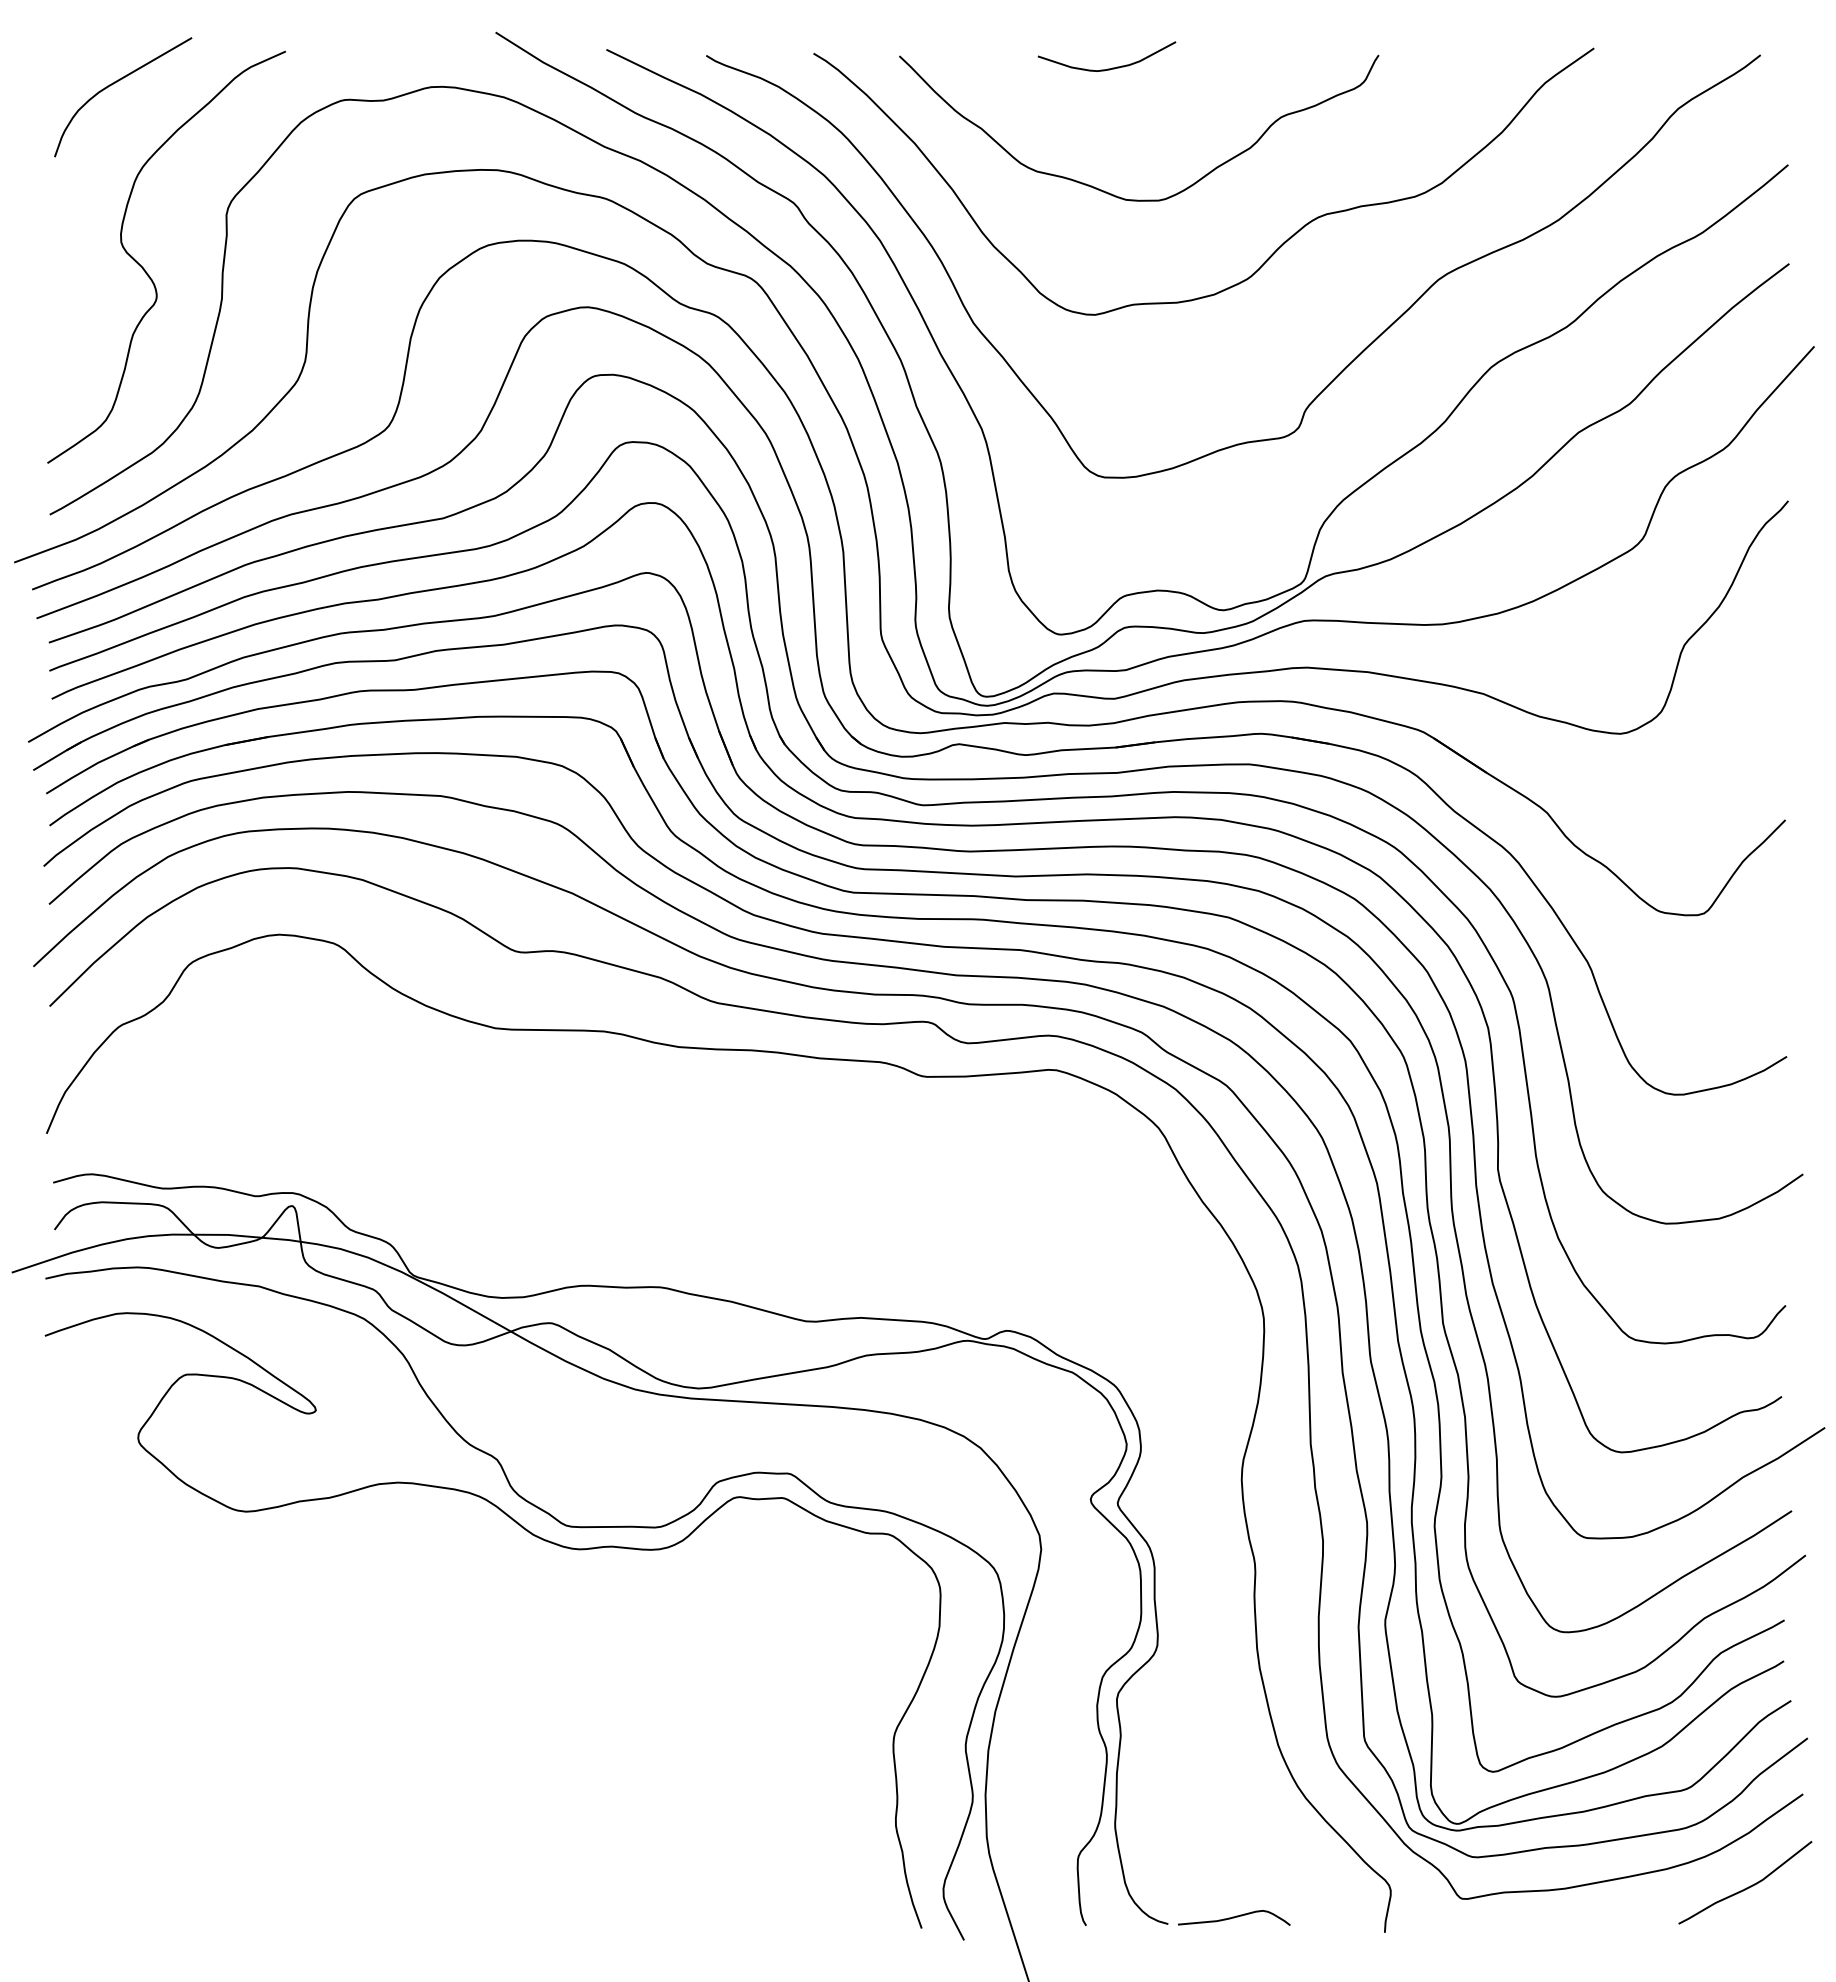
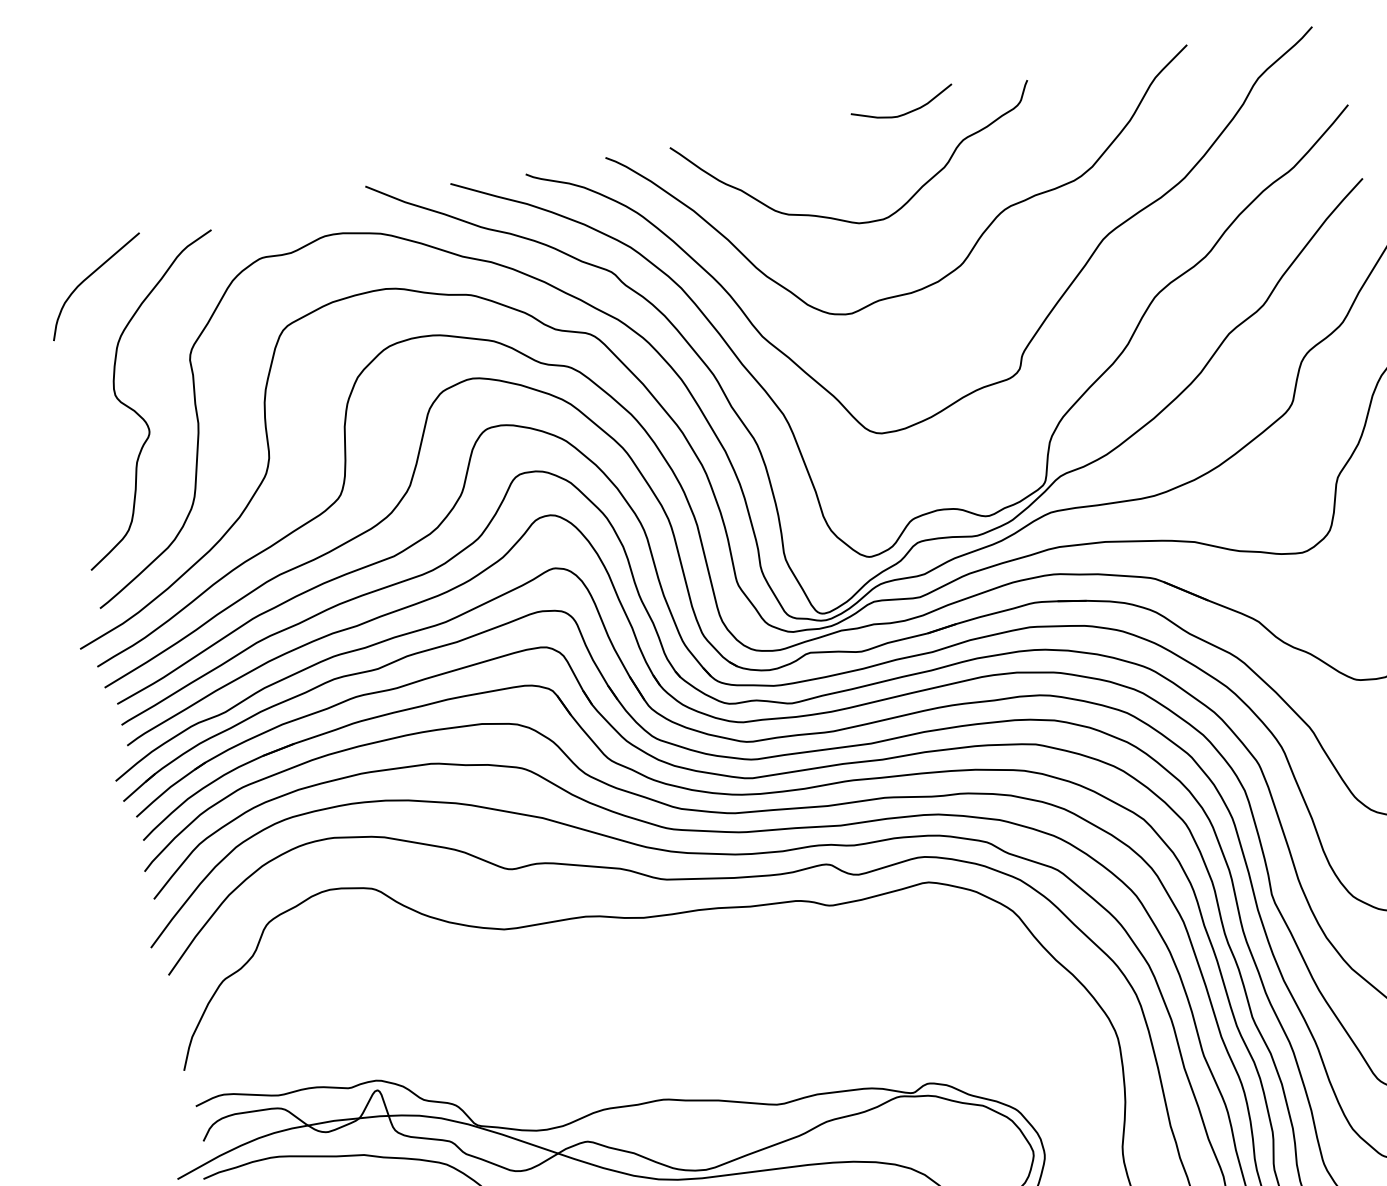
curve: (1107, 68) -> (904, 113), moved

